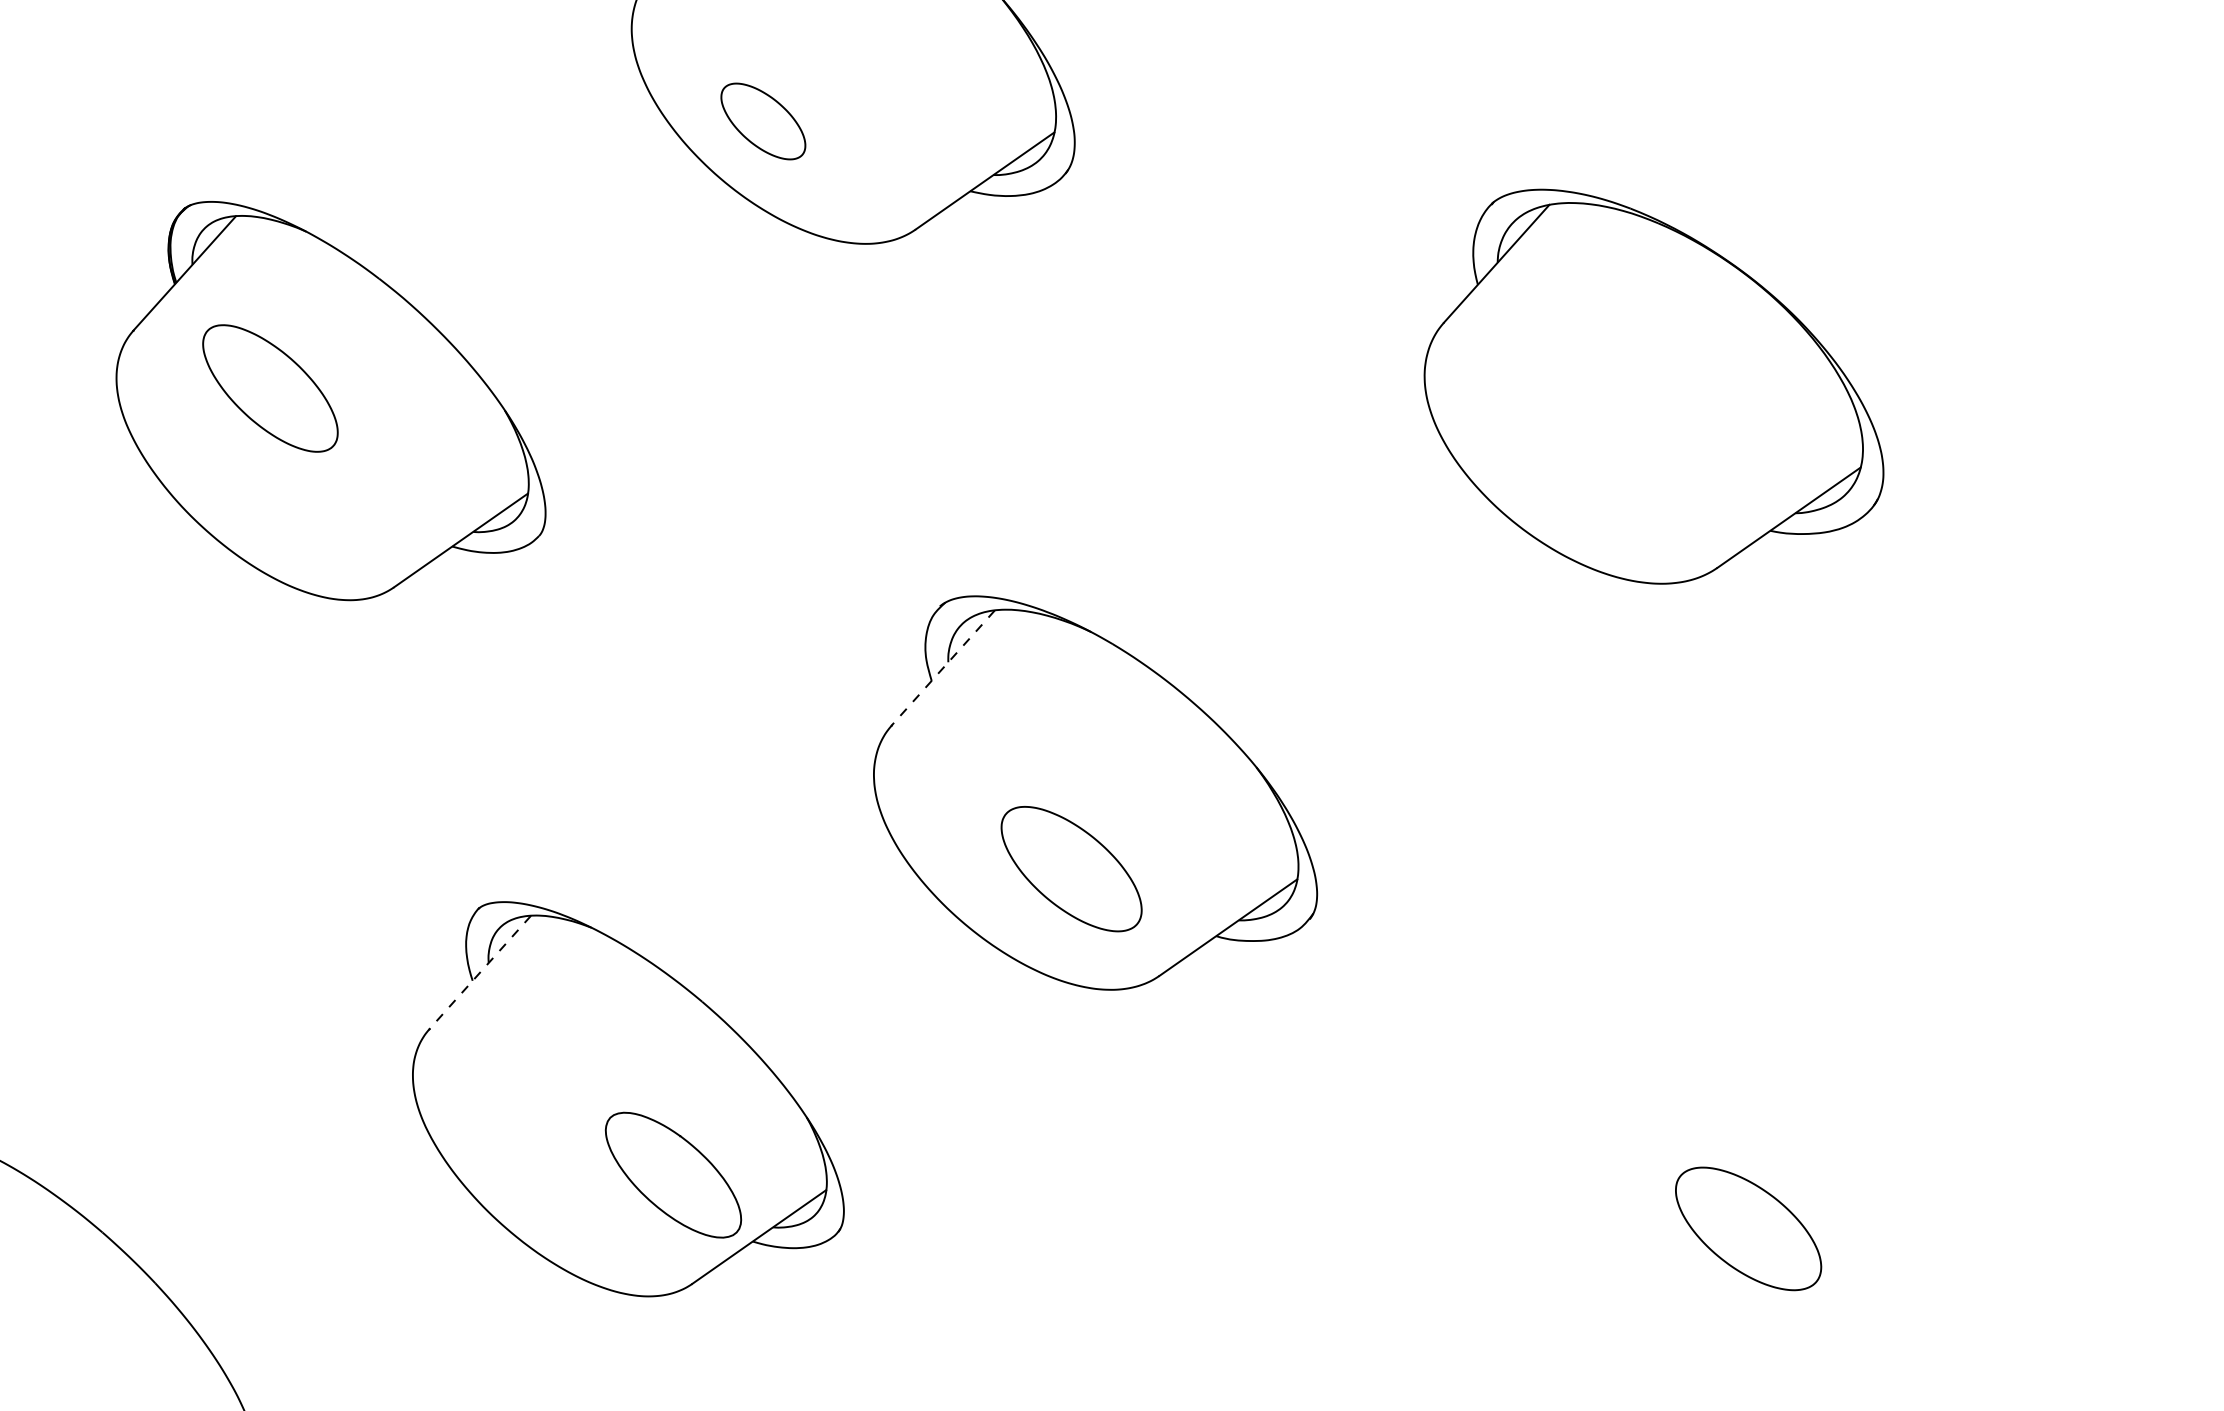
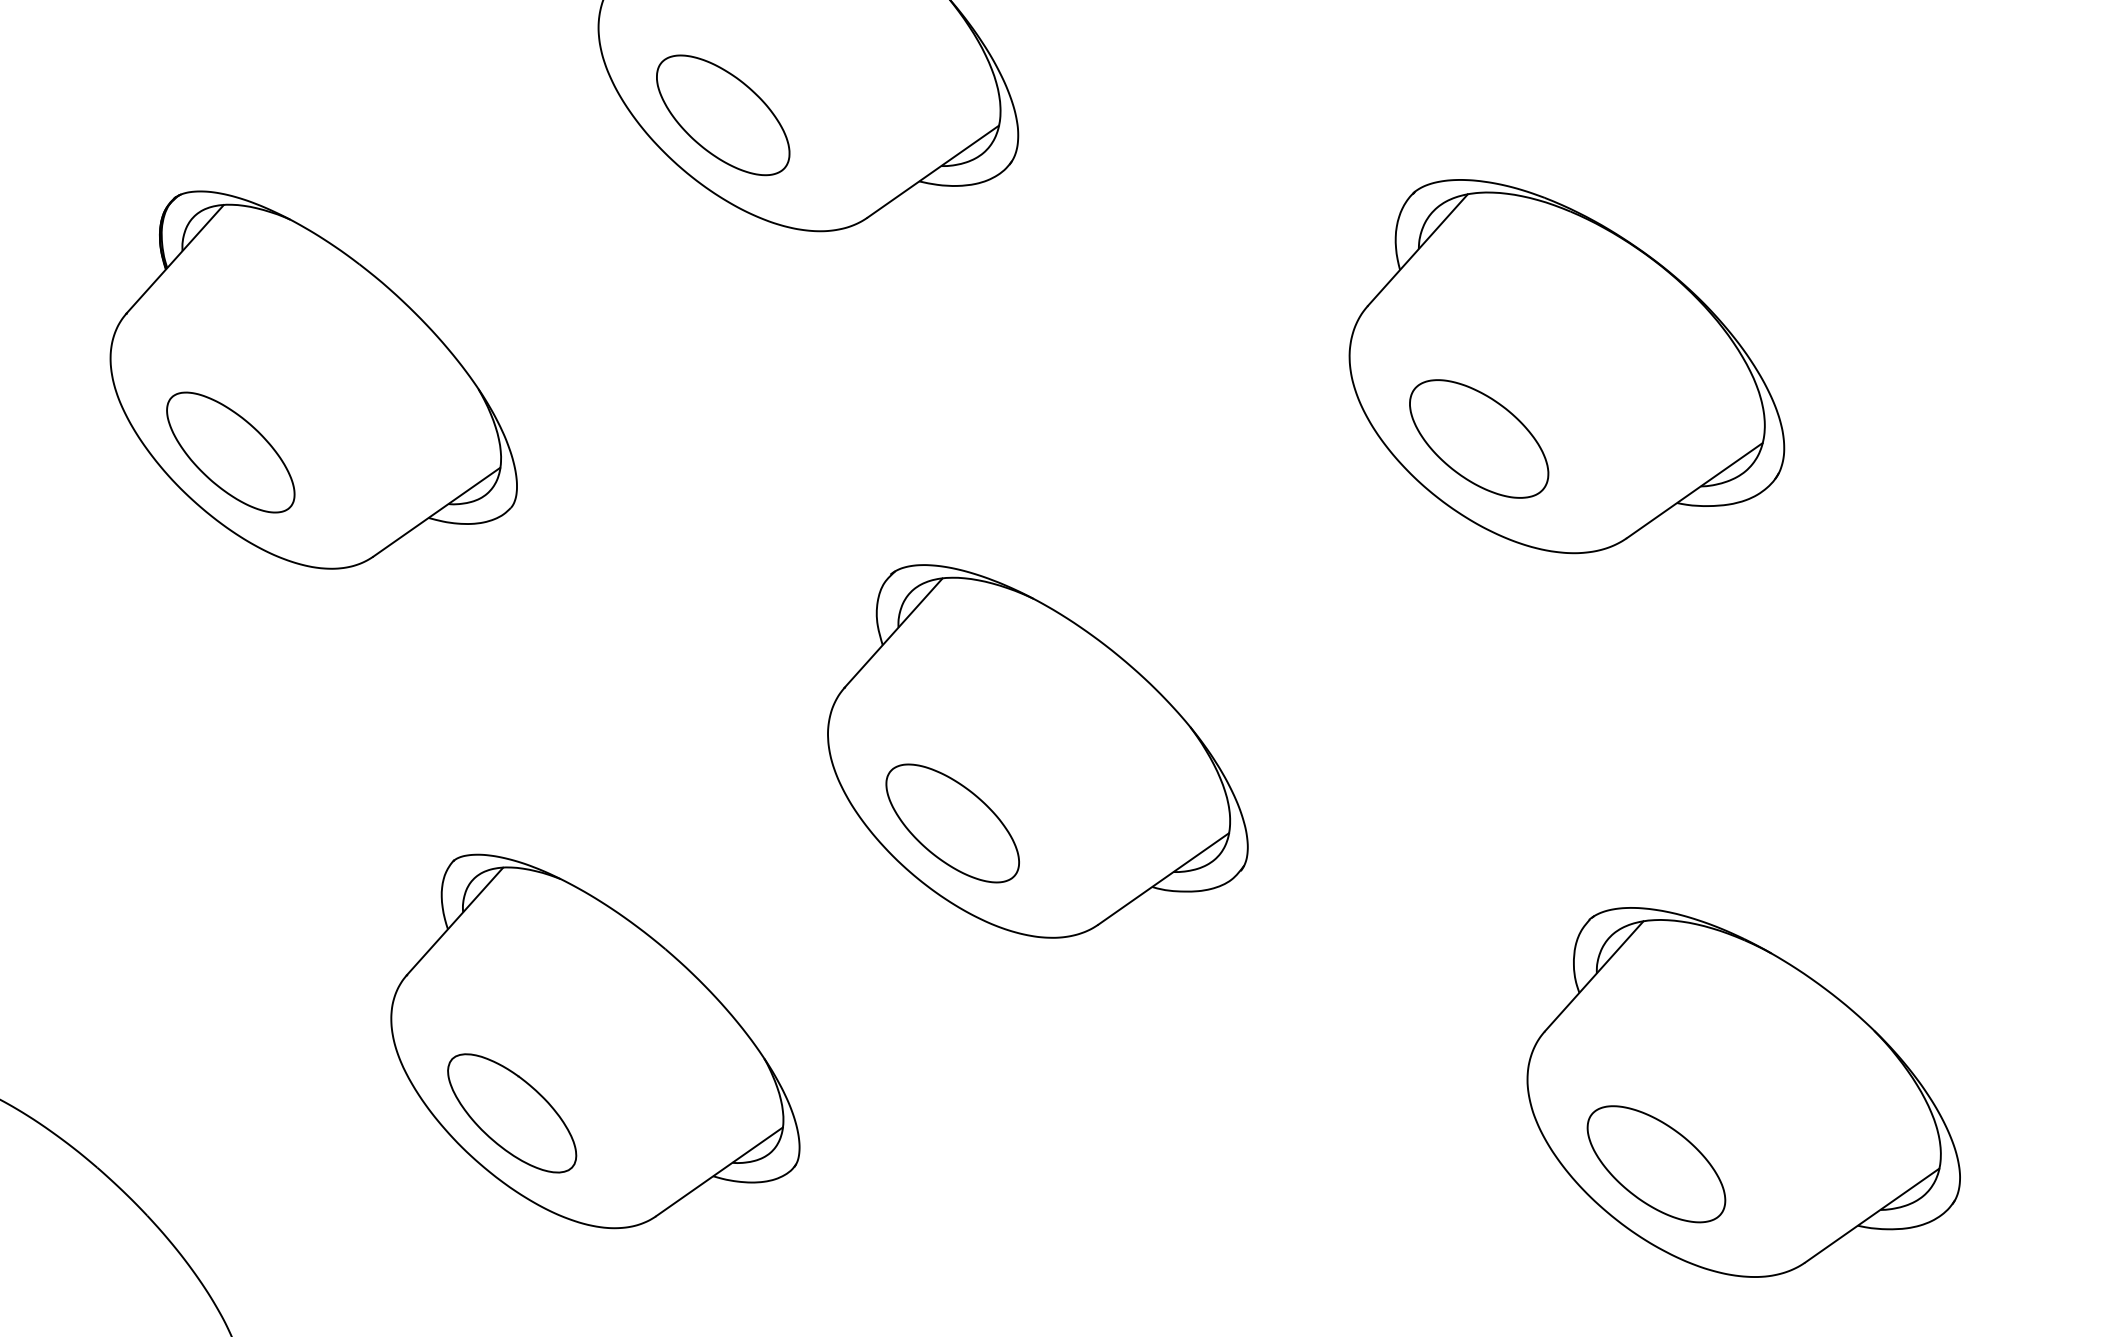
part: (763, 121) -> (723, 115), size x1.67
part: (270, 388) -> (230, 452), moved
part: (1561, 463) -> (1479, 439), added
line: (942, 668) -> (892, 633), dashed -> solid
part: (1071, 869) -> (952, 823), moved
line: (479, 972) -> (454, 921), dashed -> solid
part: (1840, 1152) -> (1743, 1091), added
part: (673, 1174) -> (512, 1112), moved

